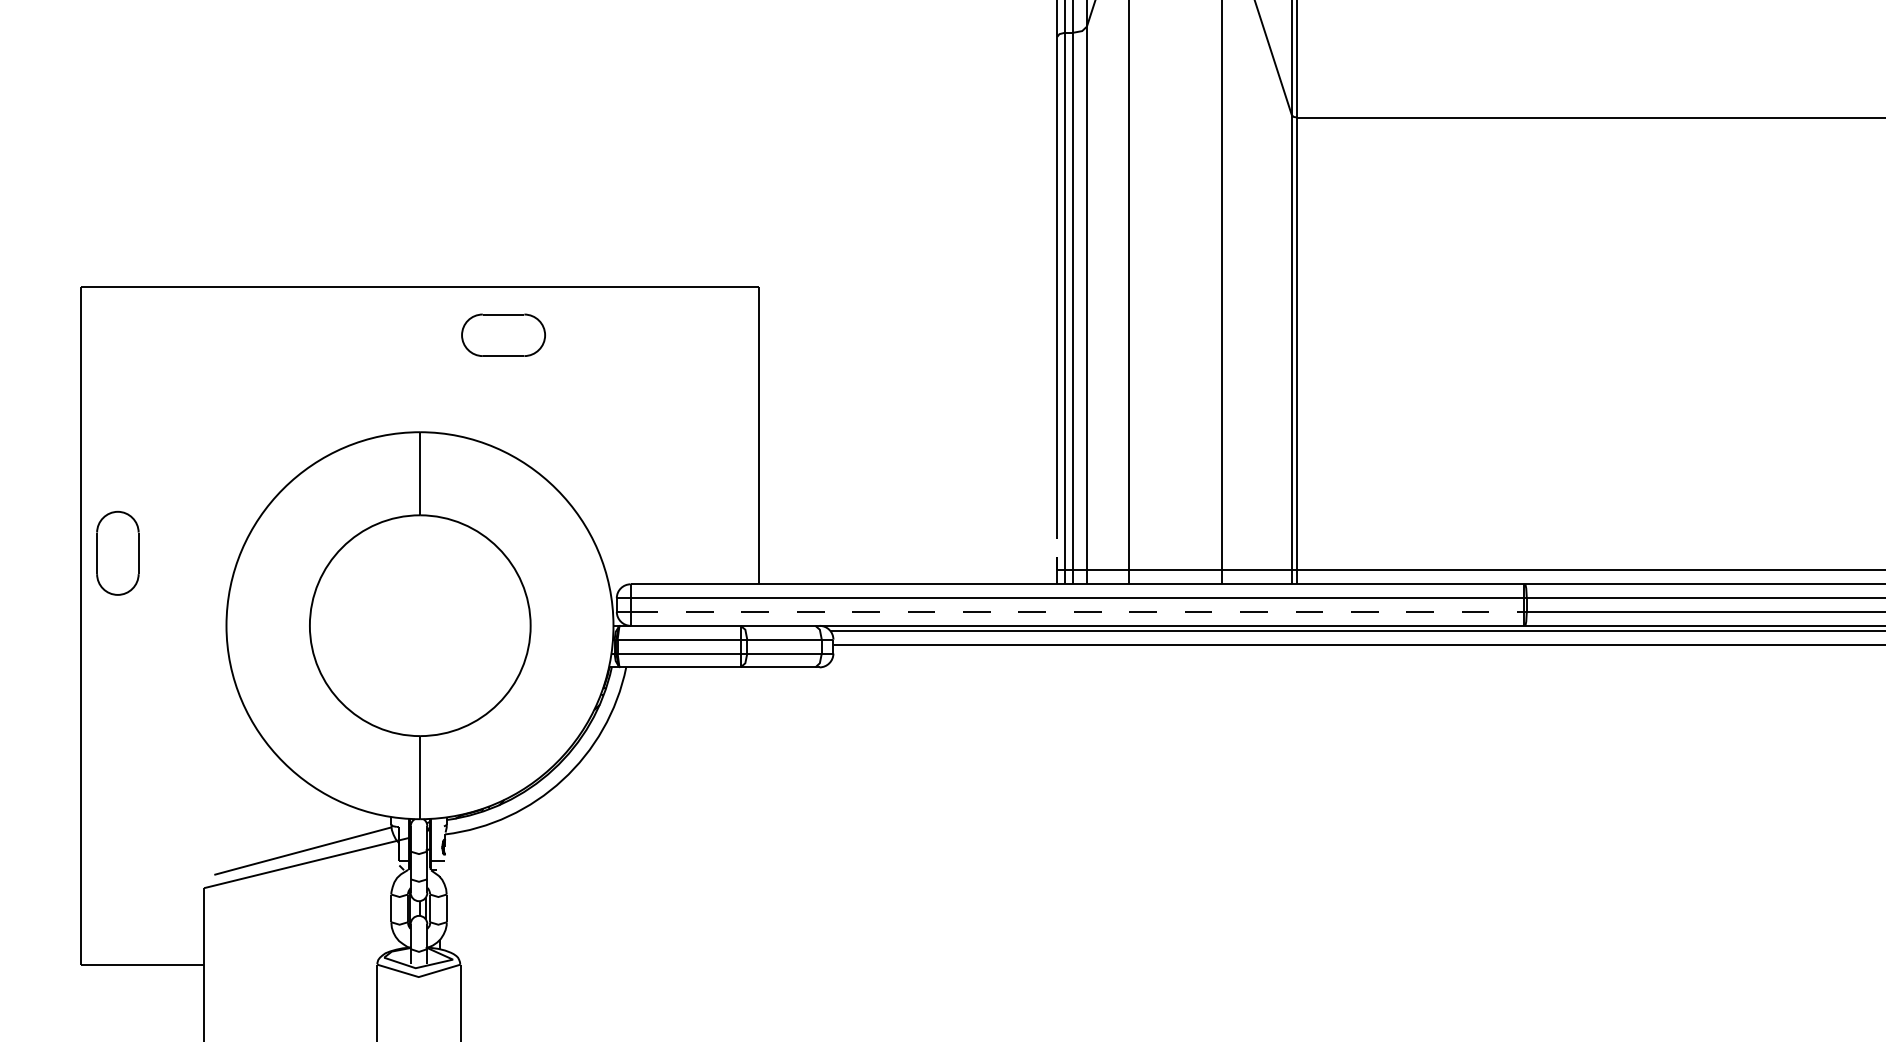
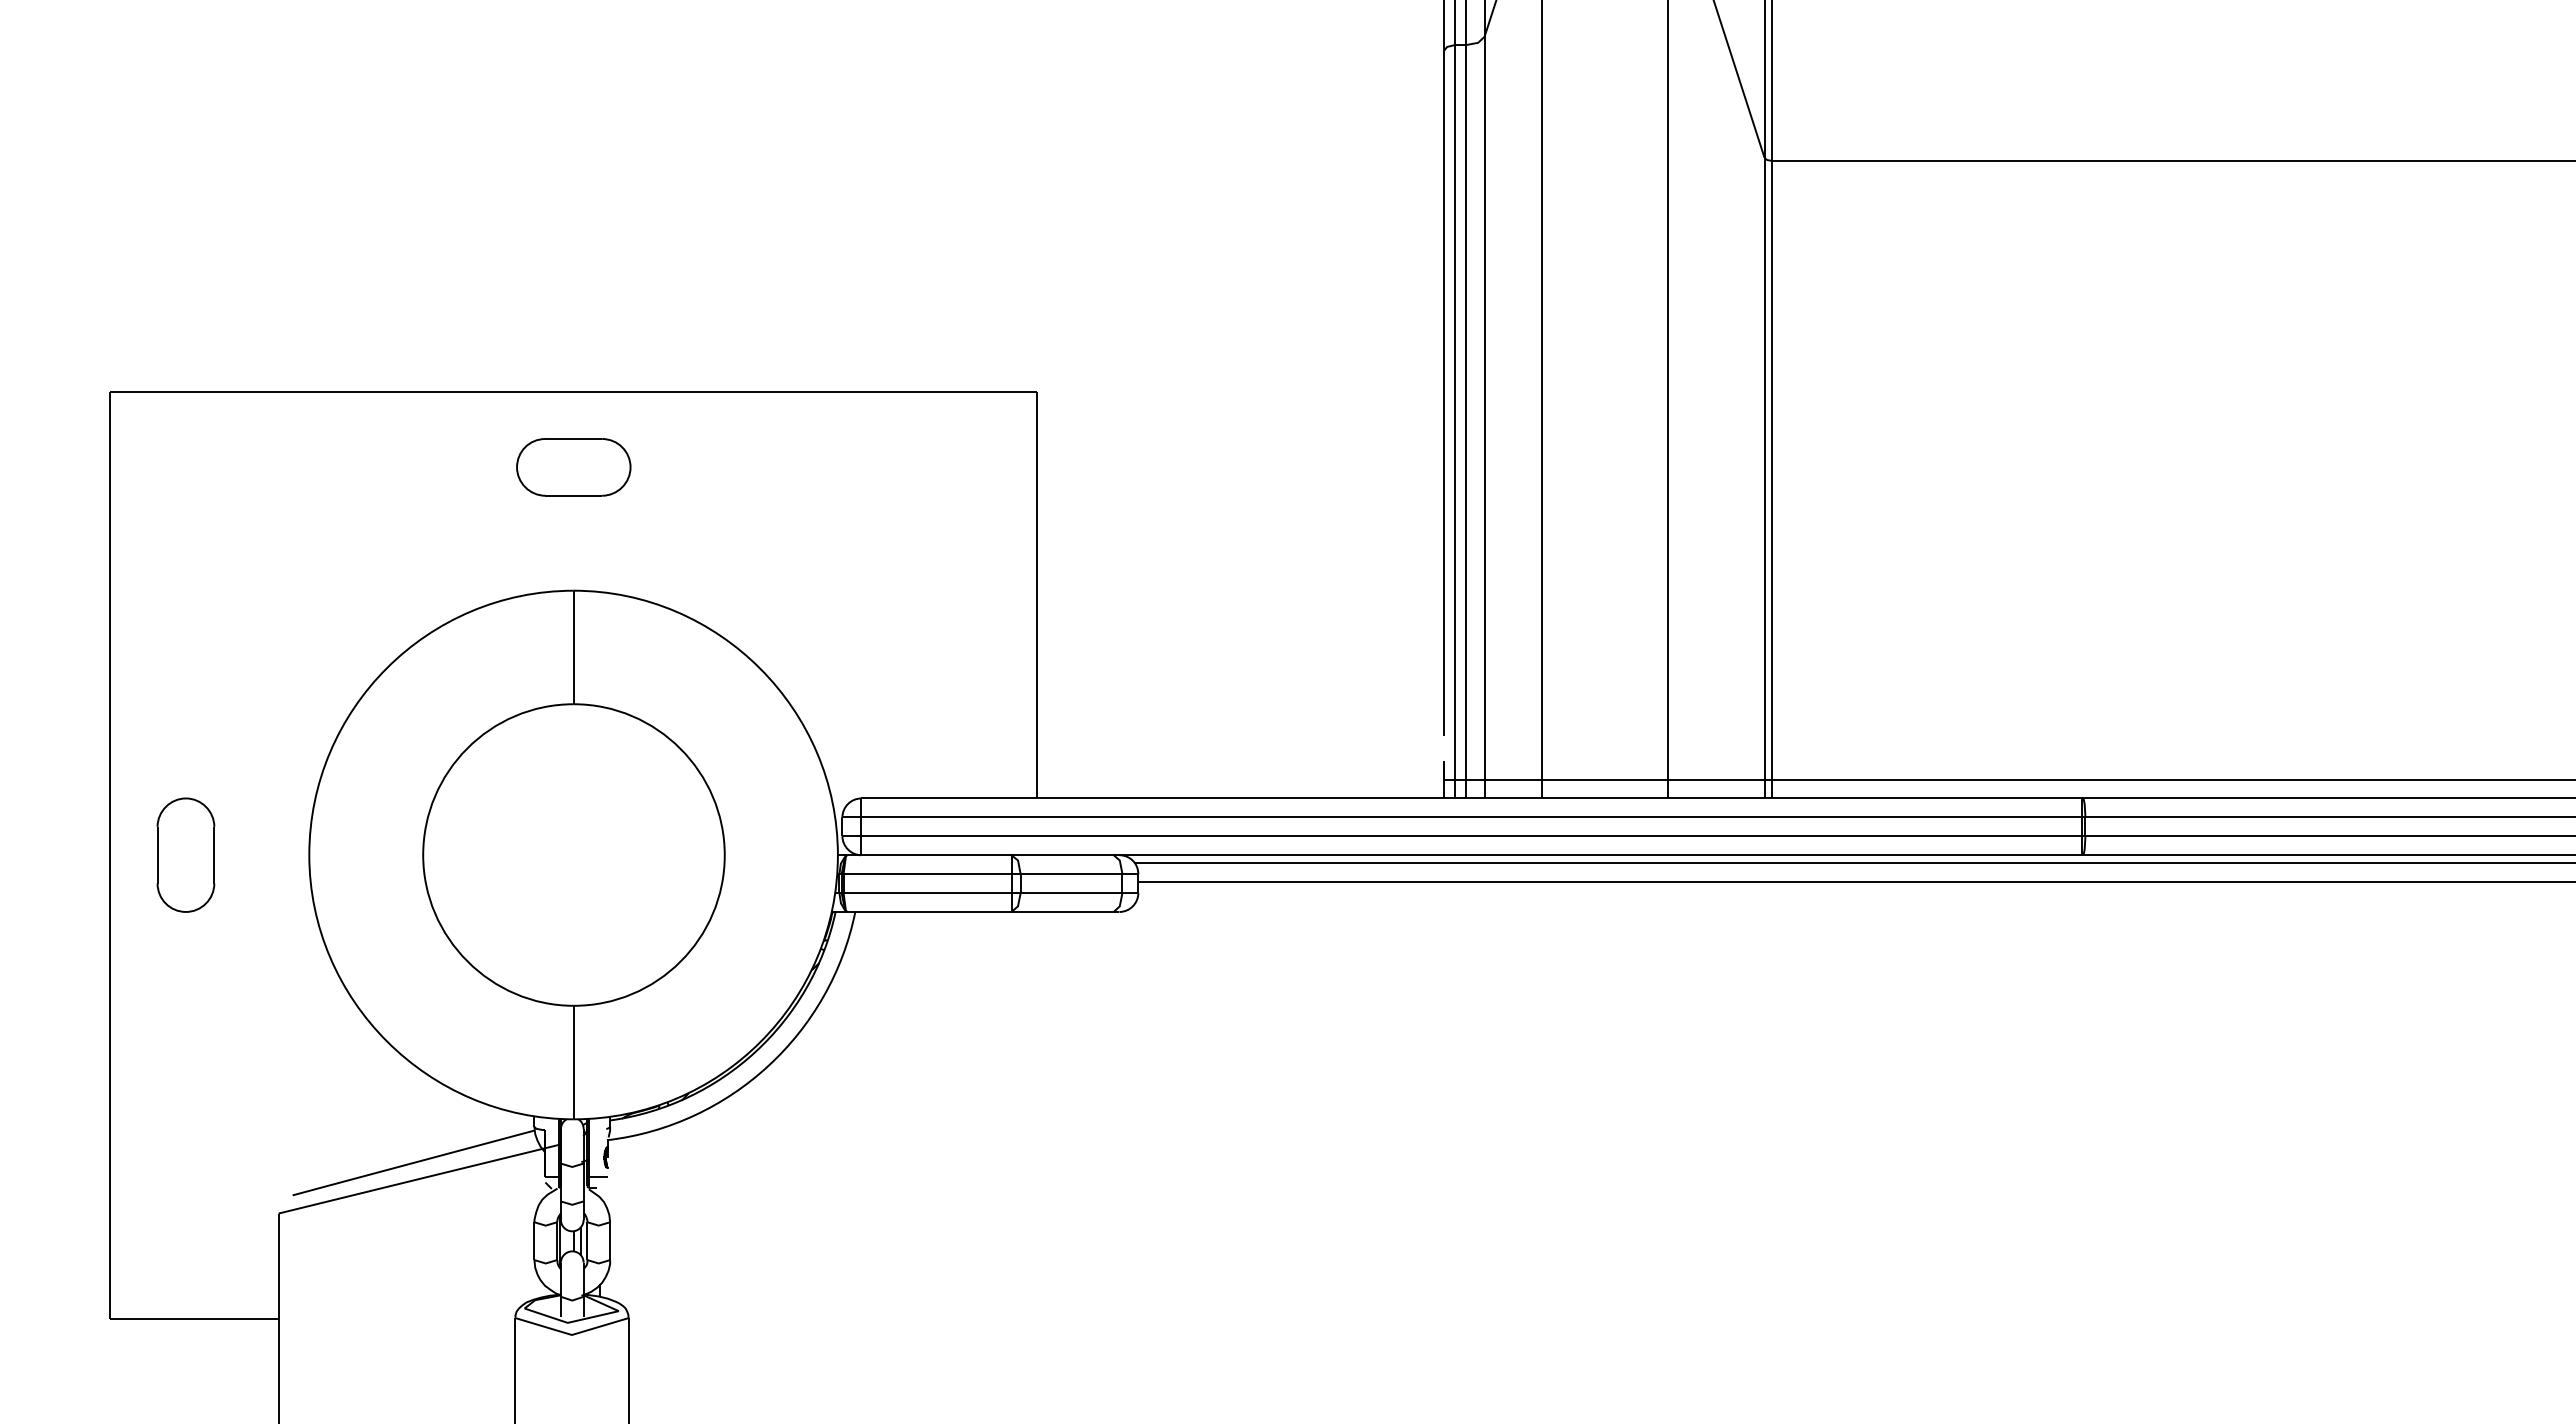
part: (503, 335) -> (573, 467), moved
part: (117, 552) -> (185, 854), moved
line: (1078, 612) -> (1472, 836), dashed -> solid

